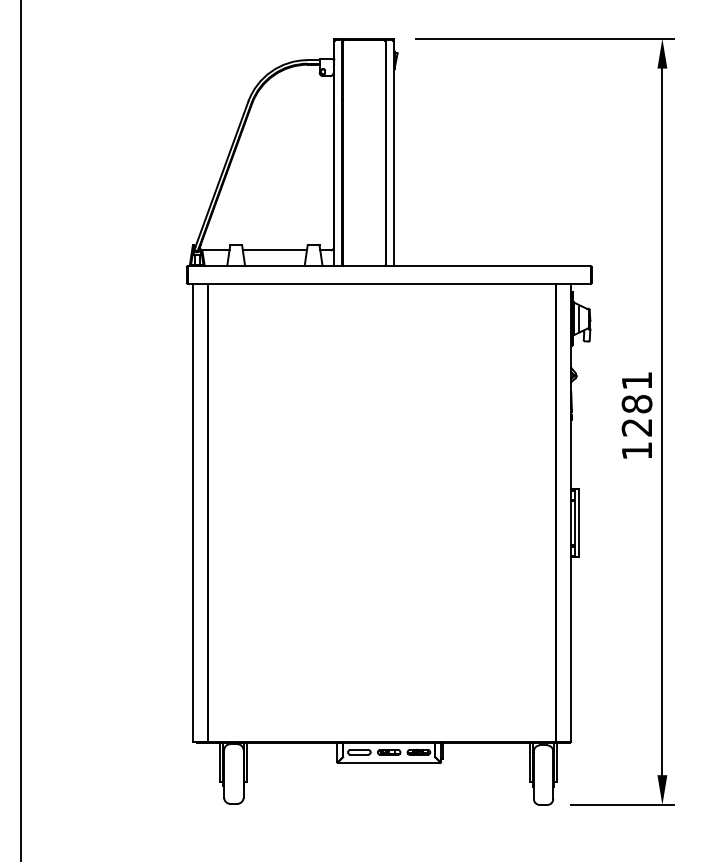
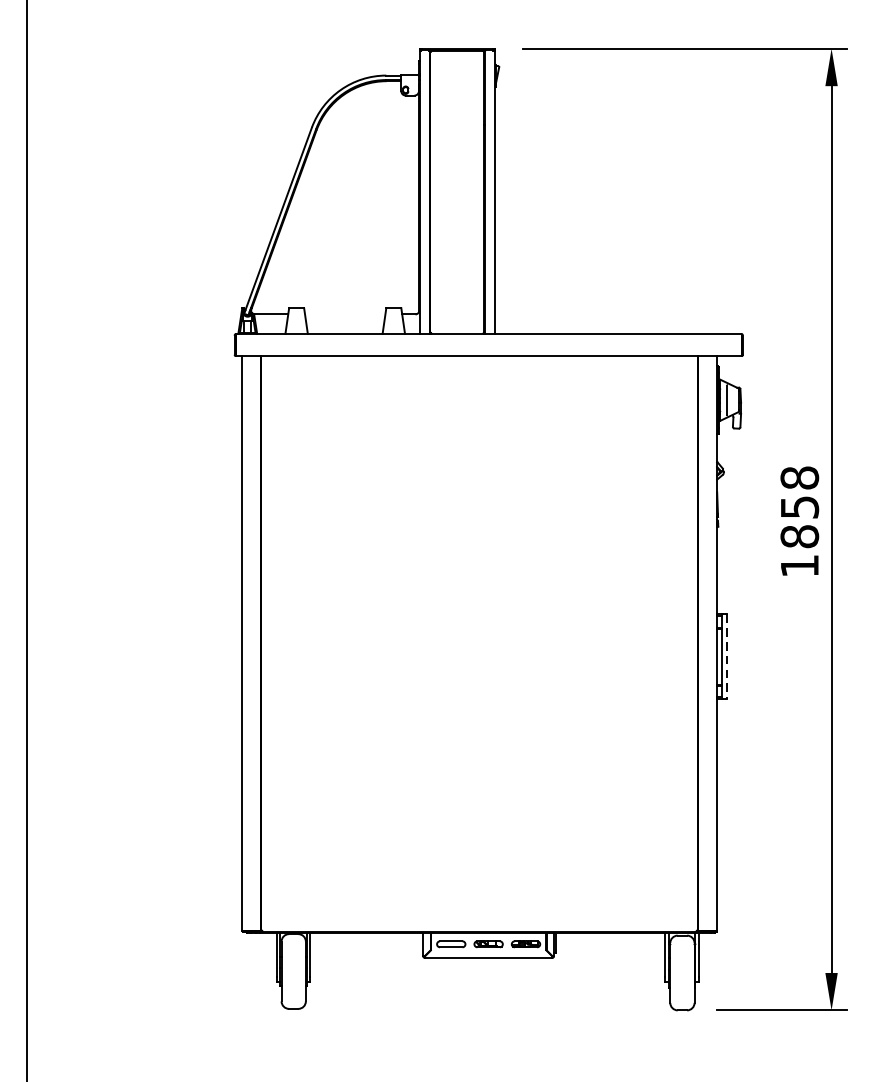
line: (274, 250) -> (344, 314), removed
text: (636, 403) -> (799, 506), 1281 -> 1858
line: (579, 523) -> (727, 657), solid -> dashed

